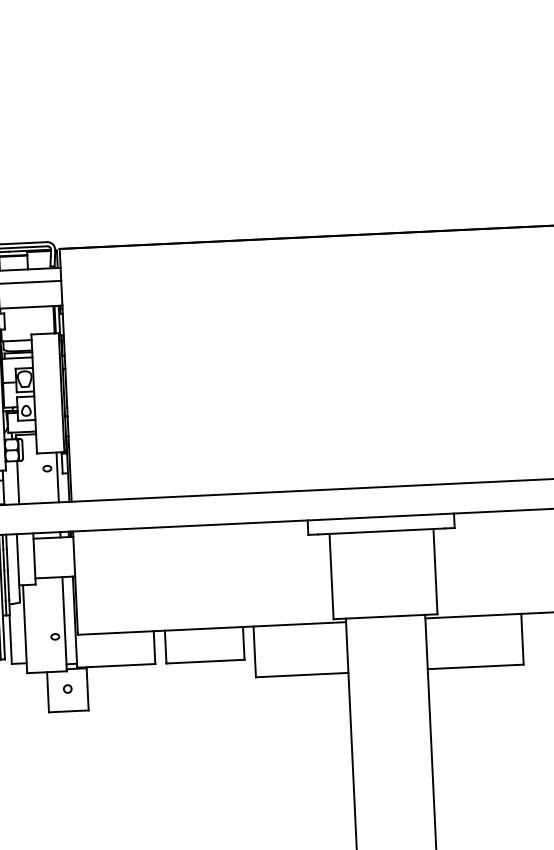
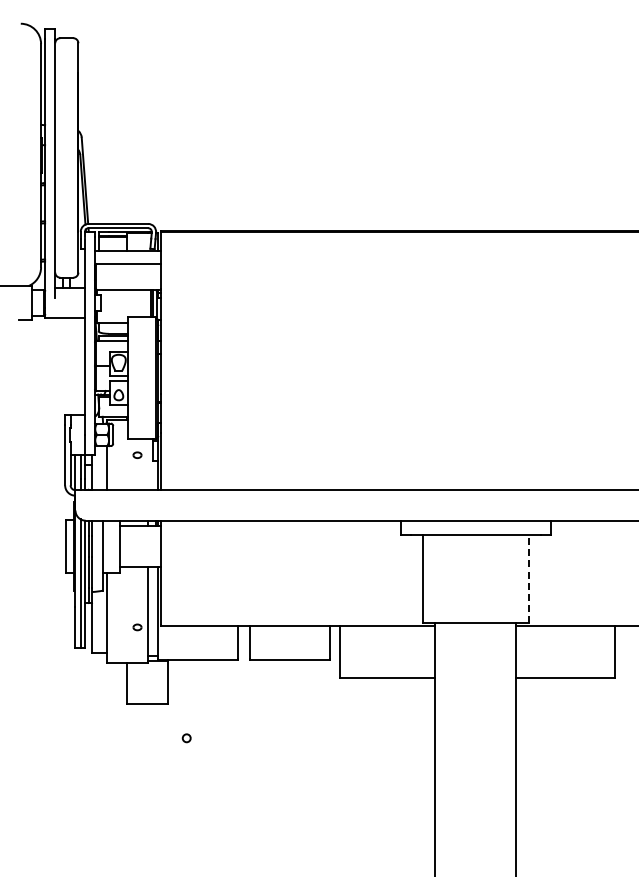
line: (57, 477) -> (147, 464), removed
line: (435, 572) -> (528, 579), solid -> dashed
circle: (67, 689) -> (186, 738), moved

